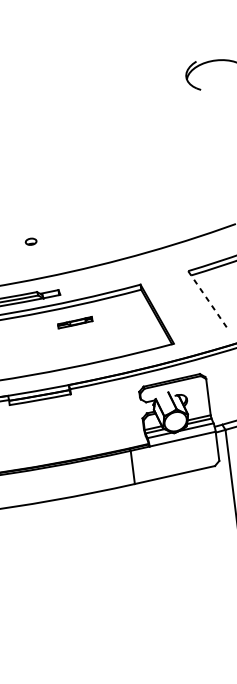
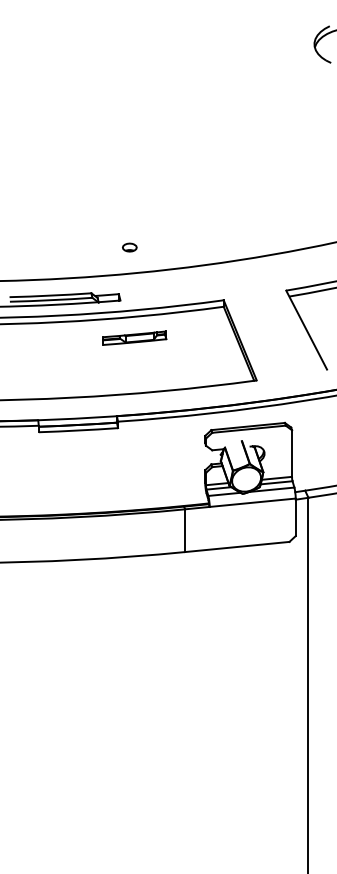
part: (30, 241) -> (129, 247), moved
line: (207, 300) -> (306, 330), dashed -> solid
part: (74, 322) -> (134, 337), size x1.43

